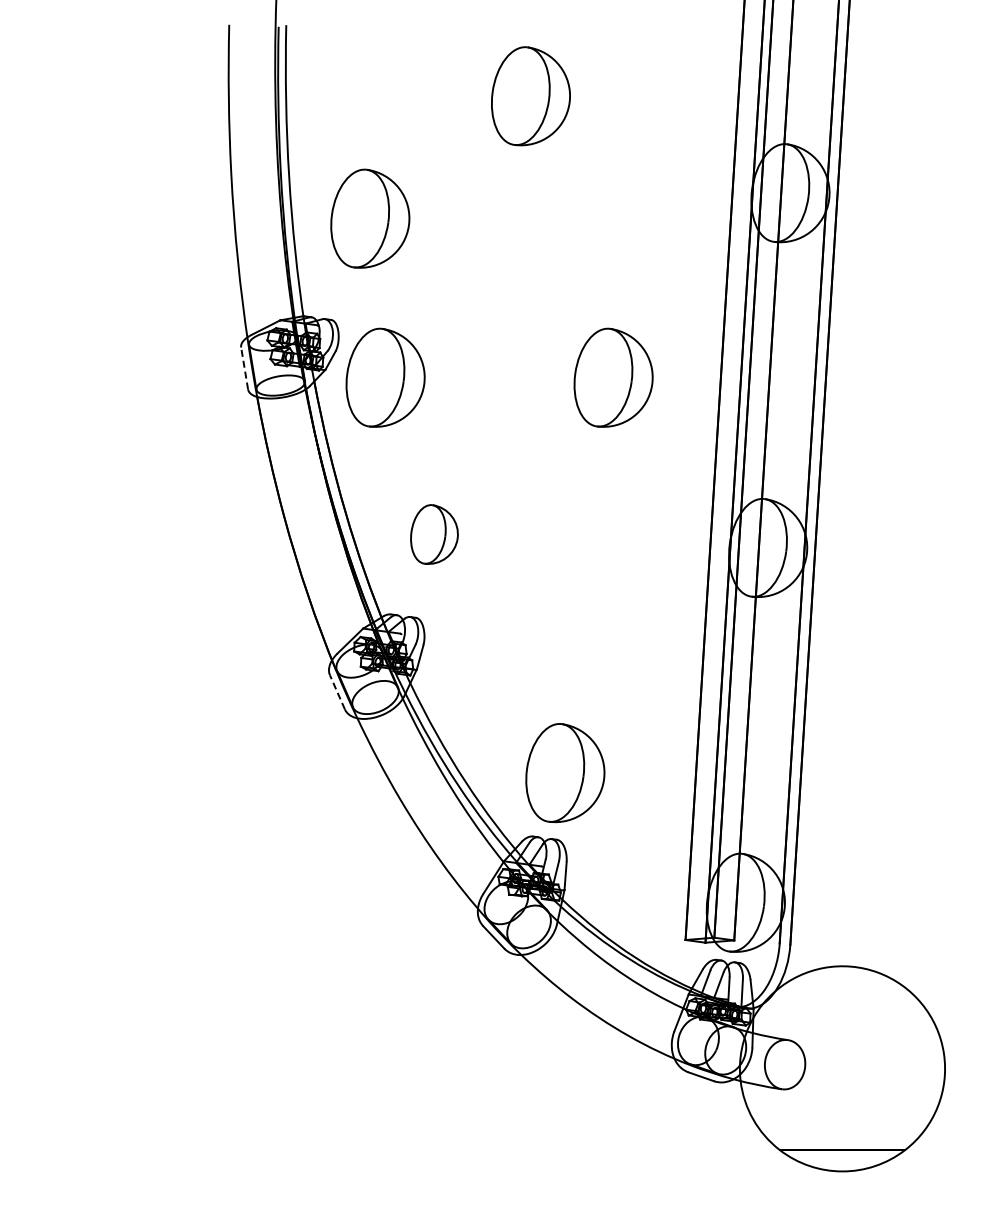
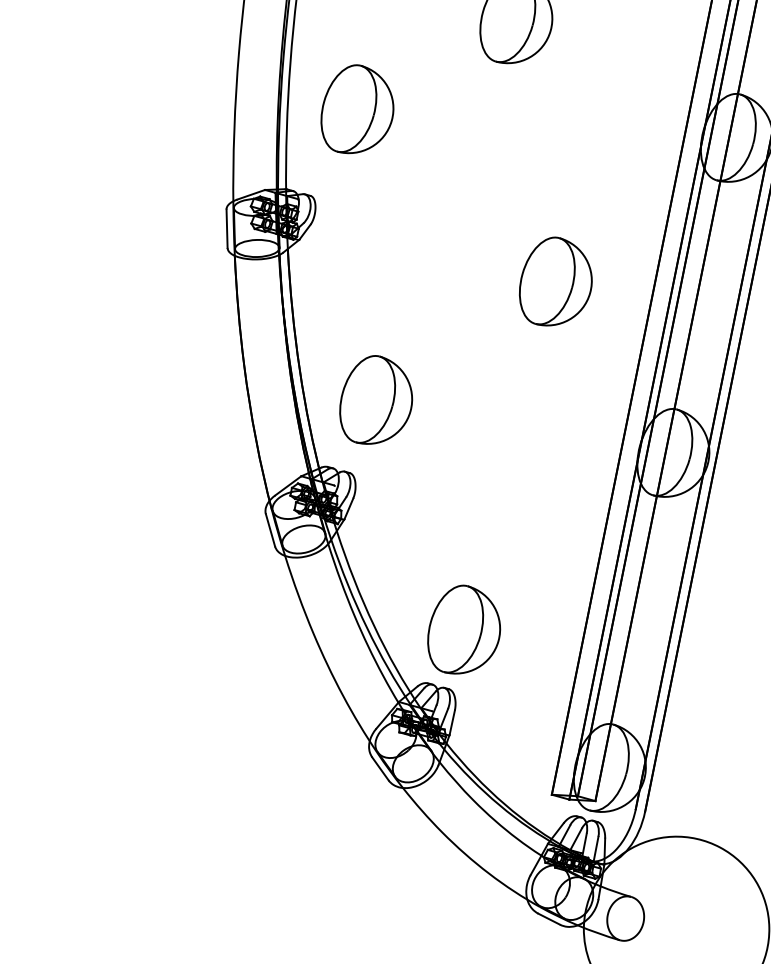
line: (244, 368) -> (226, 228), dashed -> solid
part: (385, 377) -> (352, 254), removed
part: (434, 534) -> (376, 400), size x1.67
line: (337, 692) -> (270, 530), dashed -> solid

